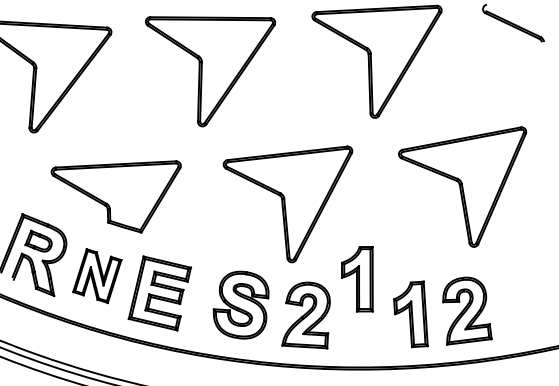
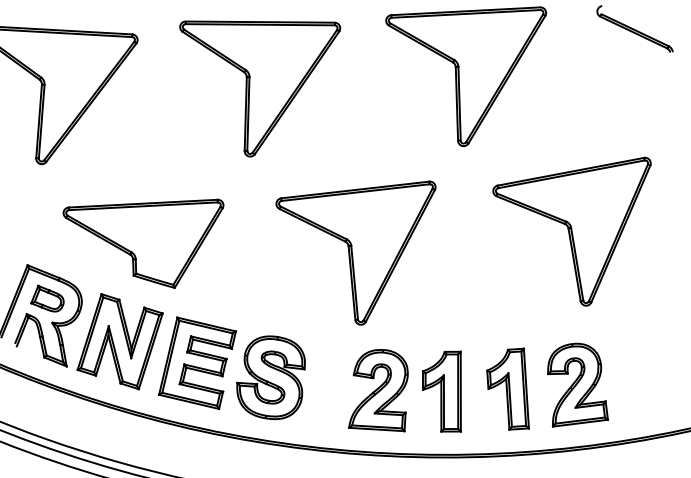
part: (96, 275) -> (119, 341), size x1.43
part: (357, 279) -> (441, 391), moved
part: (240, 304) -> (270, 377), moved

